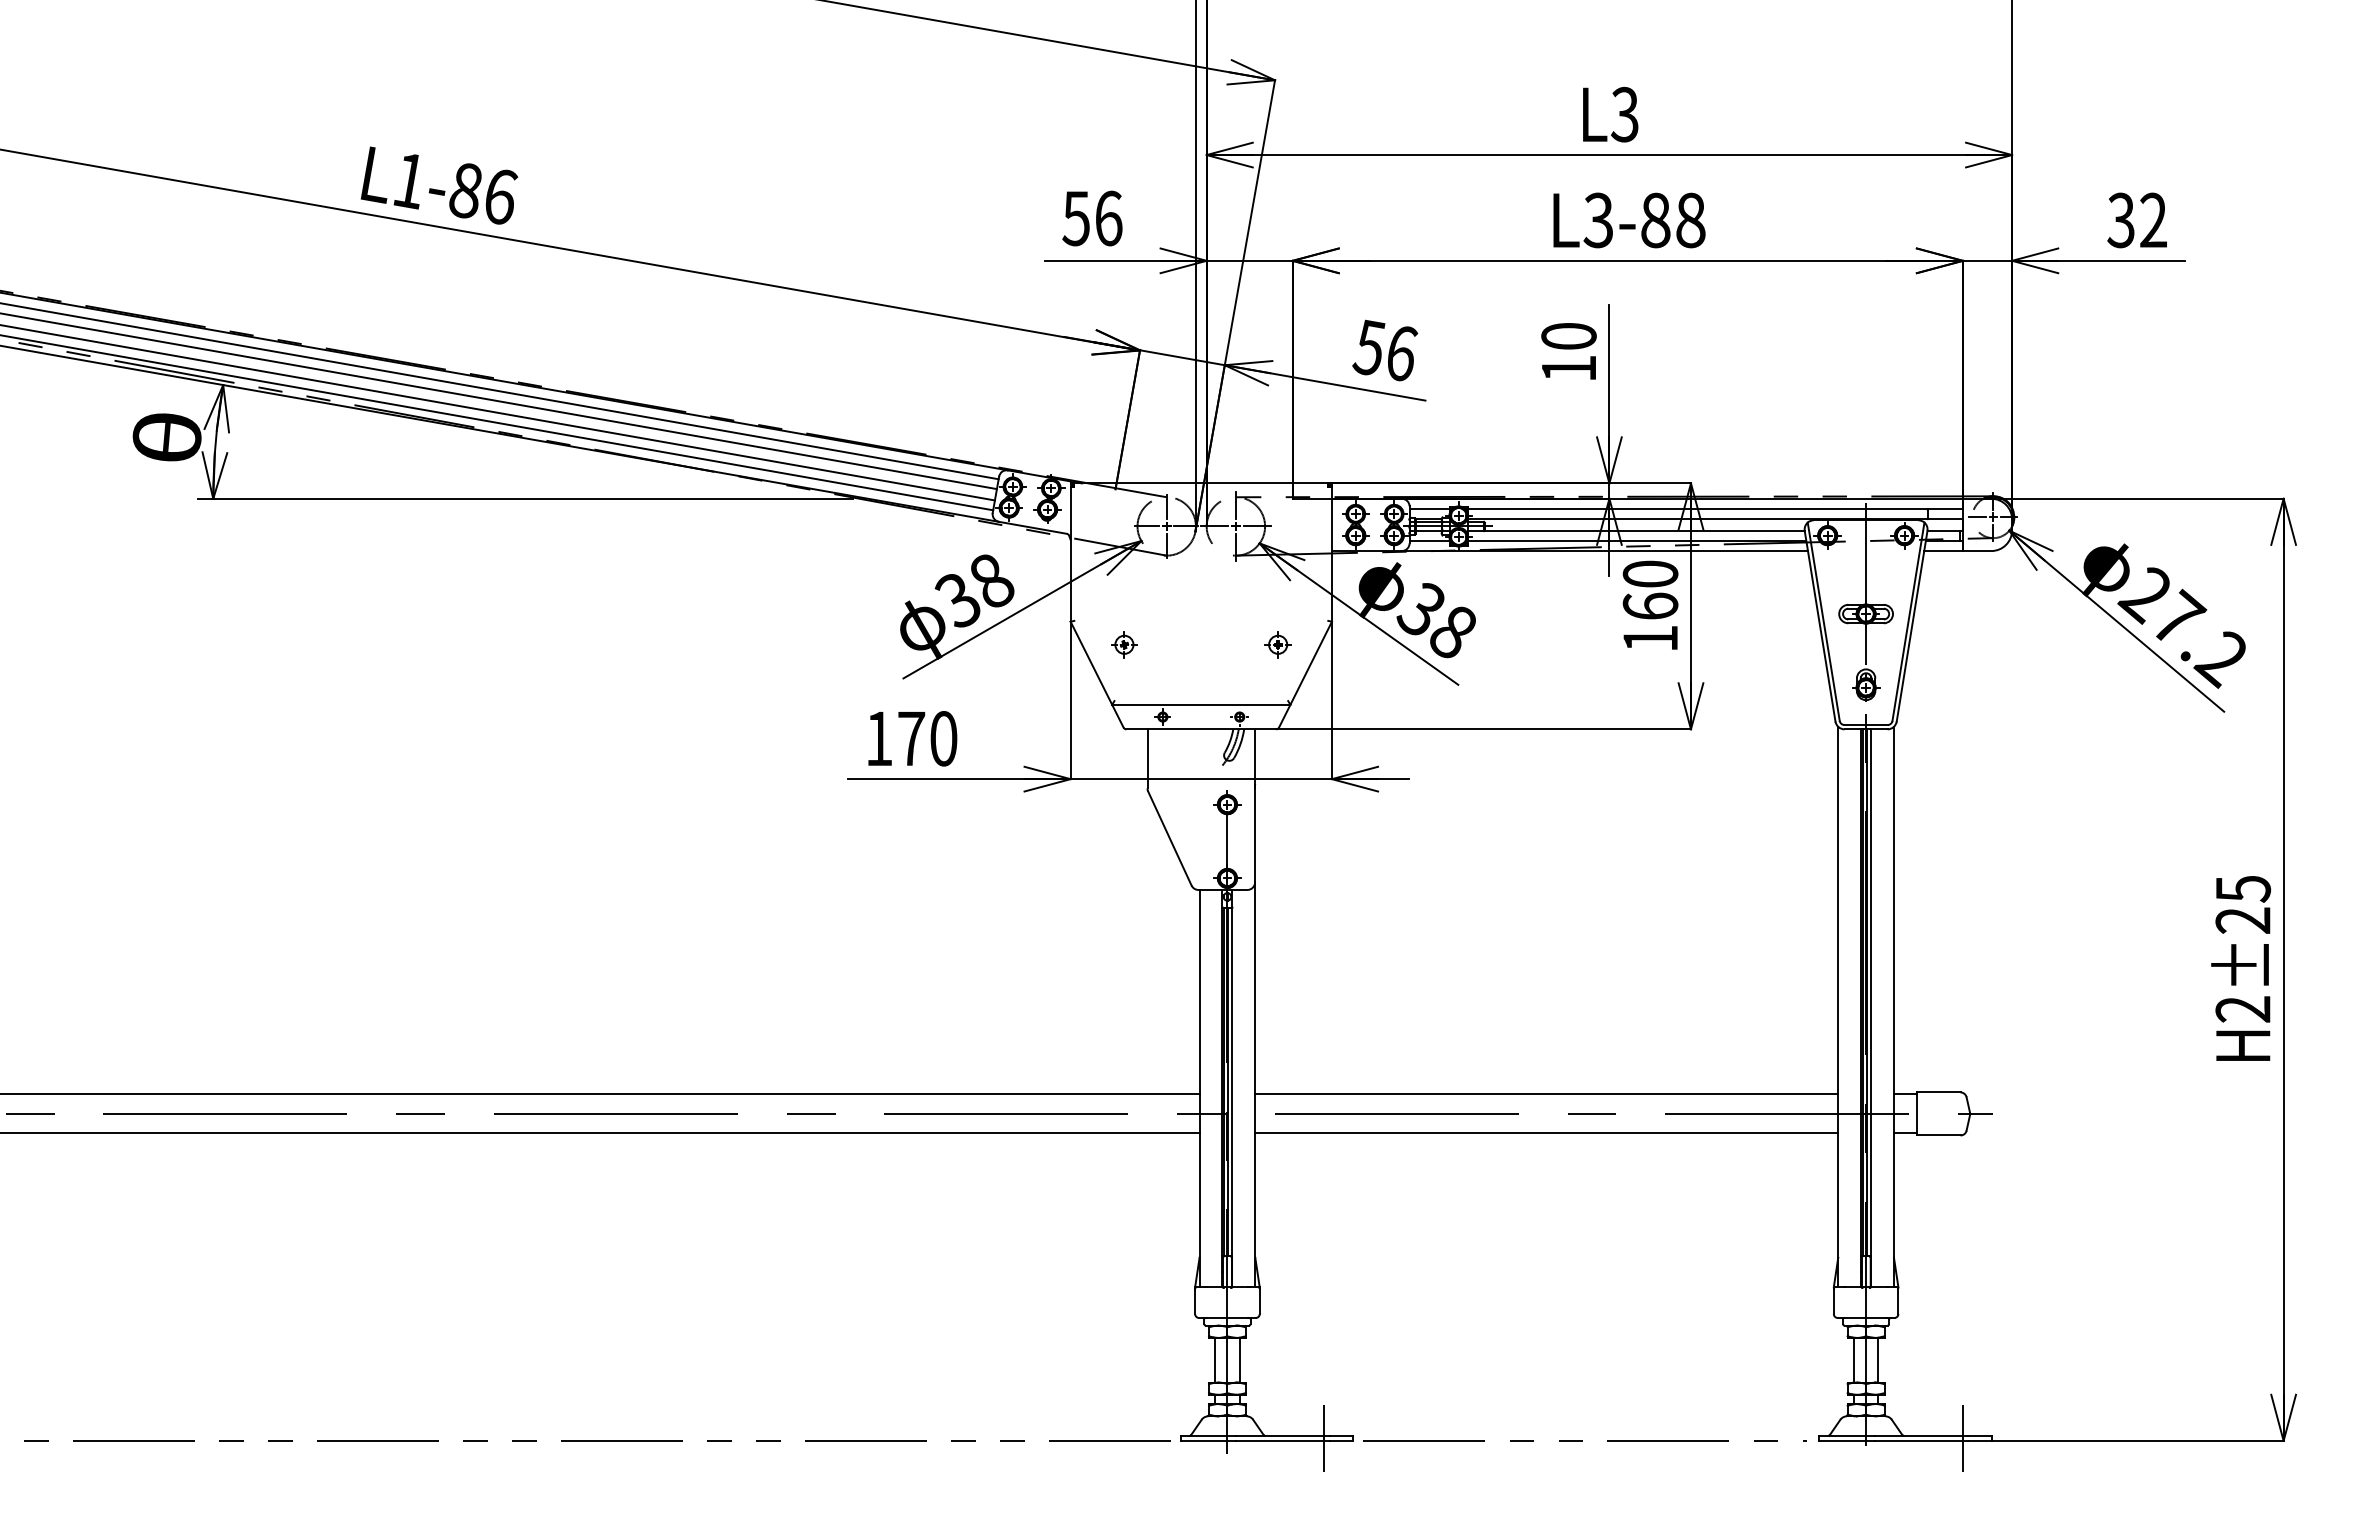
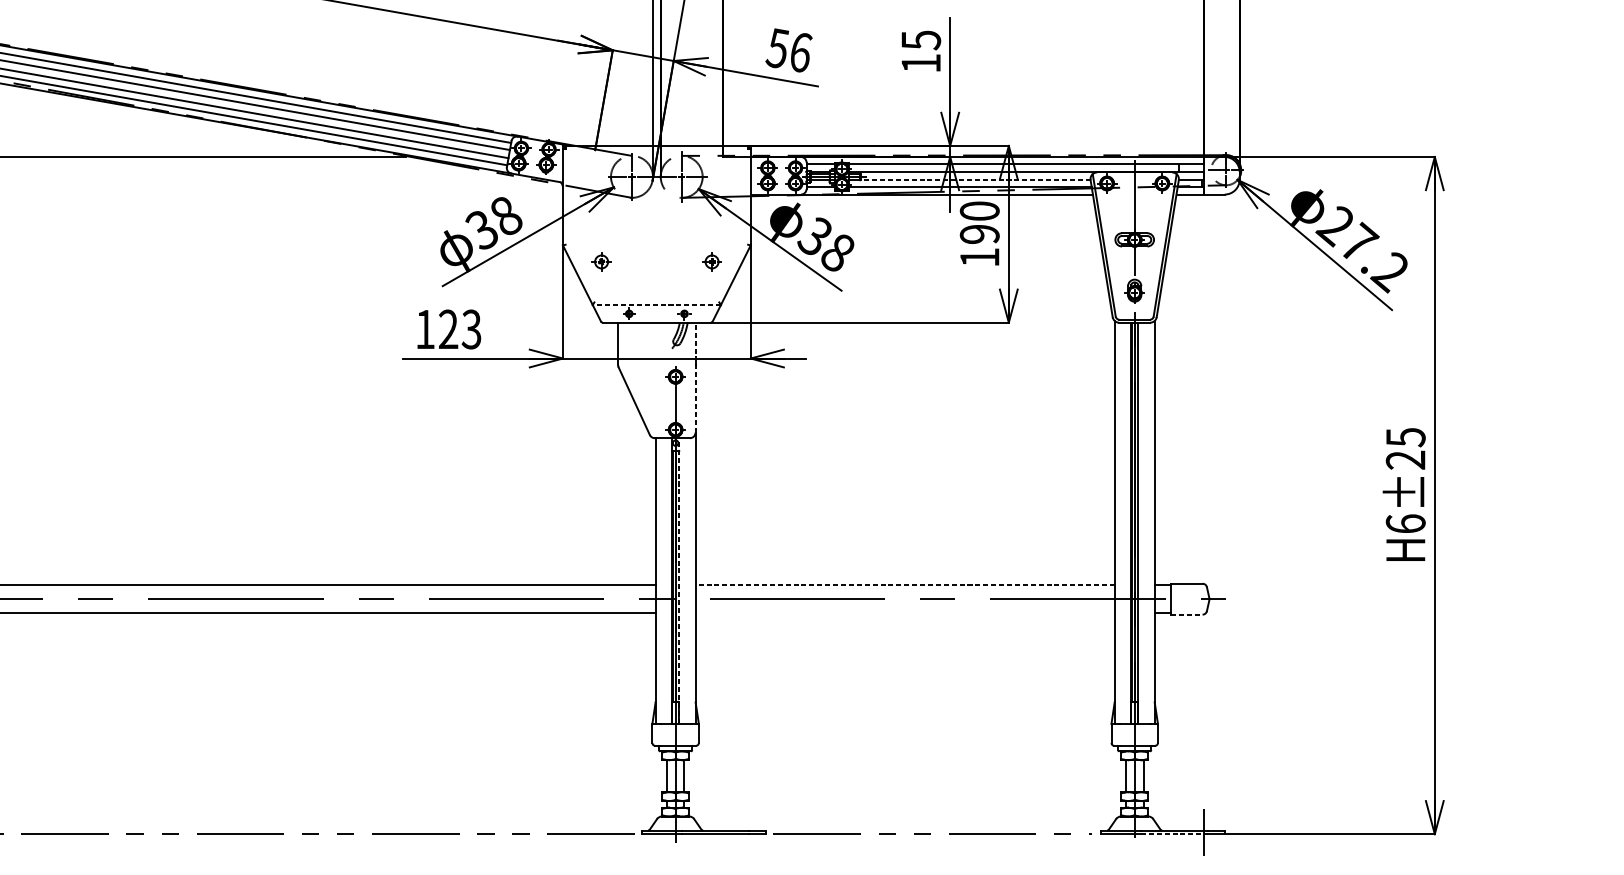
text: (1568, 336) -> (920, 40), 10 -> 15
line: (1644, 530) -> (975, 179), solid -> dashed
text: (1650, 605) -> (979, 233), 160 -> 190
line: (1200, 704) -> (656, 304), solid -> dashed
text: (927, 738) -> (460, 329), 170 -> 123
line: (1255, 805) -> (695, 377), solid -> dashed
text: (2243, 1009) -> (1405, 524), H2±25 -> H6±25
line: (1232, 1088) -> (679, 580), solid -> dashed
line: (1546, 1094) -> (904, 585), solid -> dashed
line: (1546, 1133) -> (904, 613), removed
line: (1939, 1135) -> (1187, 614), solid -> dashed
line: (1324, 1438) -> (745, 832), removed
line: (1921, 1440) -> (1174, 833), solid -> dashed

